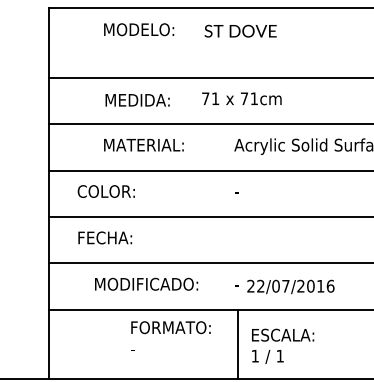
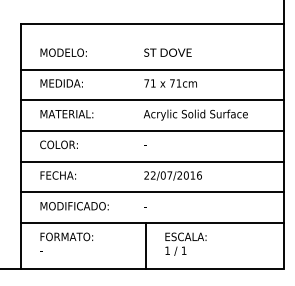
text: (138, 29) -> (63, 52), moved
text: (240, 30) -> (167, 52), moved
text: (241, 98) -> (170, 83), moved
text: (137, 100) -> (61, 83), moved
text: (143, 145) -> (66, 114), moved
text: (146, 284) -> (74, 206), moved
text: (289, 286) -> (172, 175), moved
text: (170, 334) -> (66, 241), moved
text: (282, 345) -> (185, 243), moved

